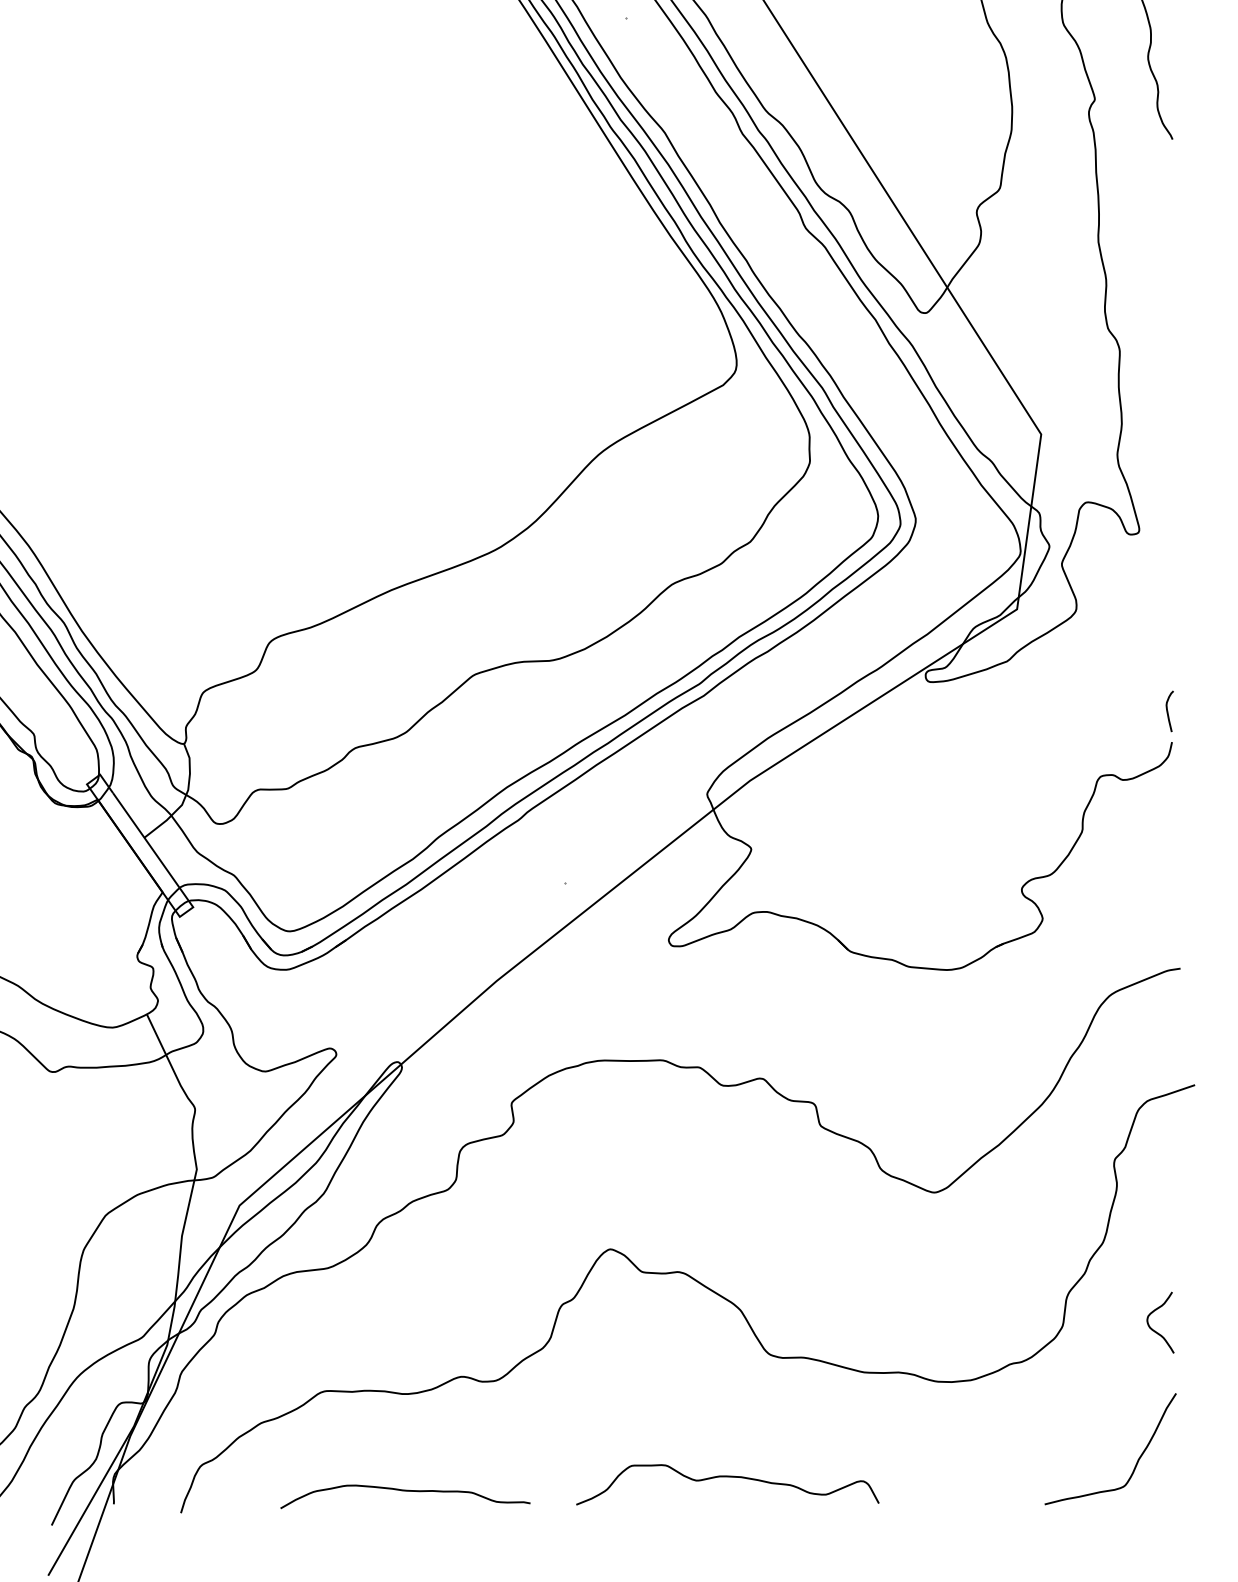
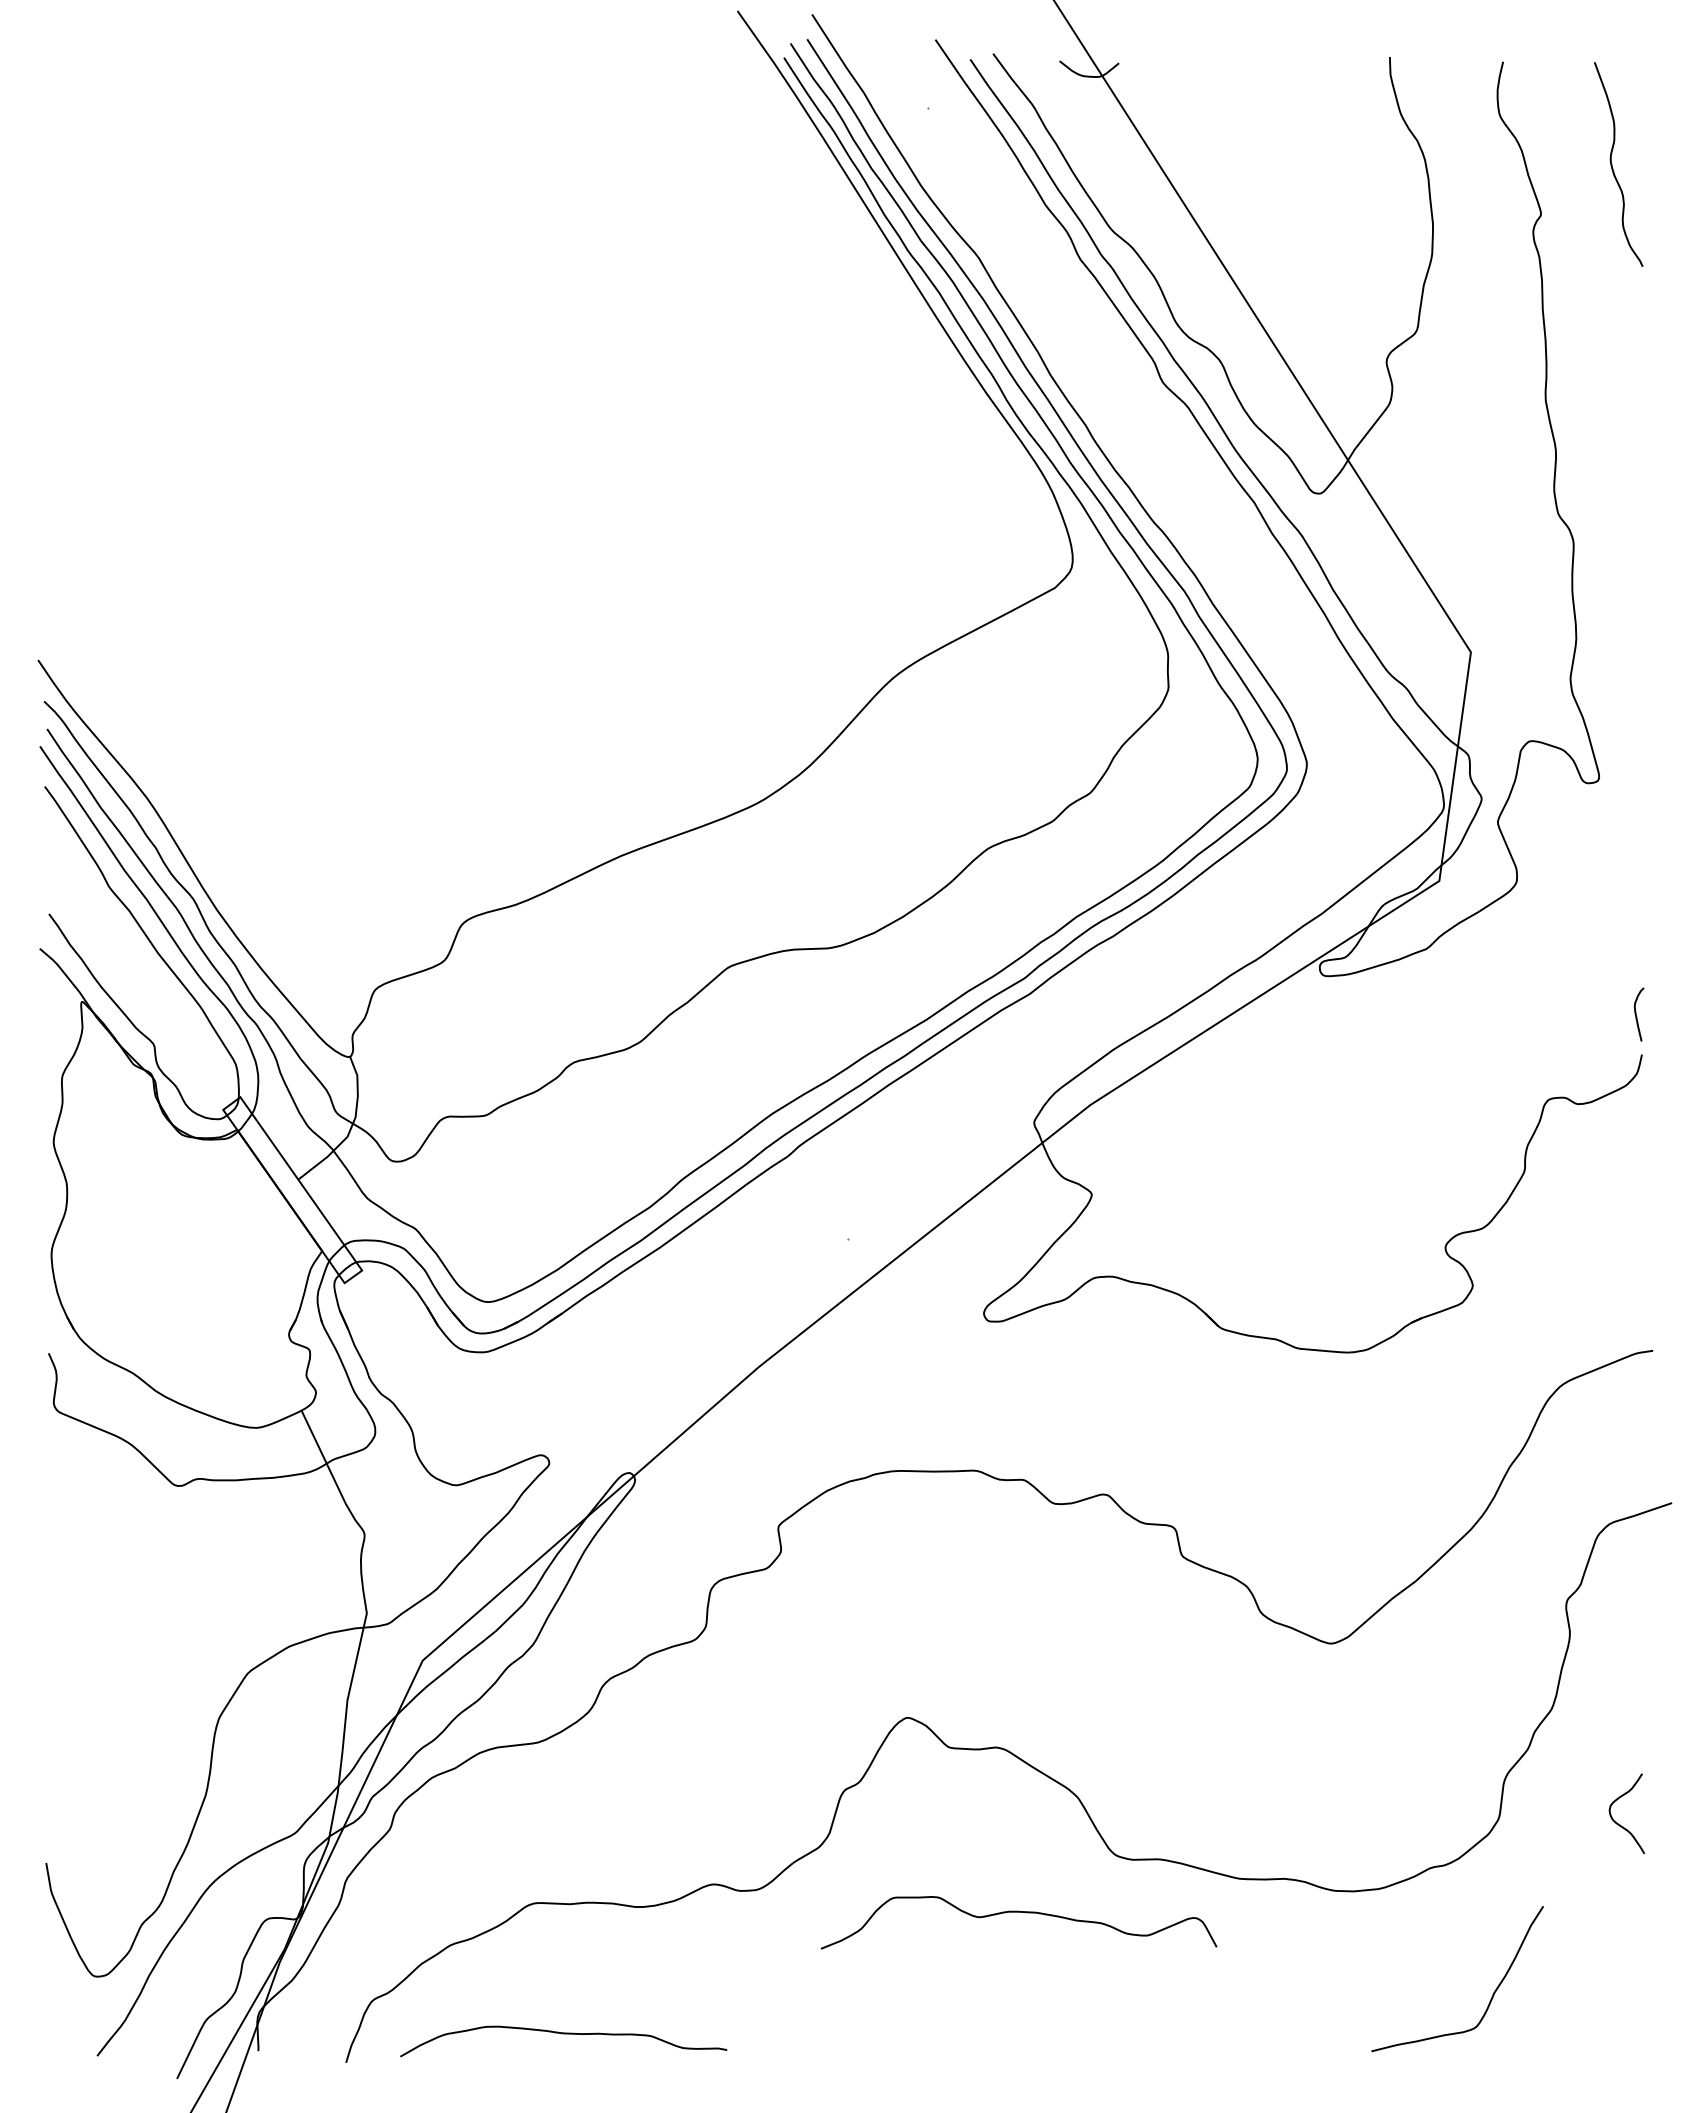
curve: (1136, 1462) -> (1491, 1996), moved
curve: (727, 1477) -> (1018, 1912), moved
curve: (405, 1491) -> (563, 2034), moved

